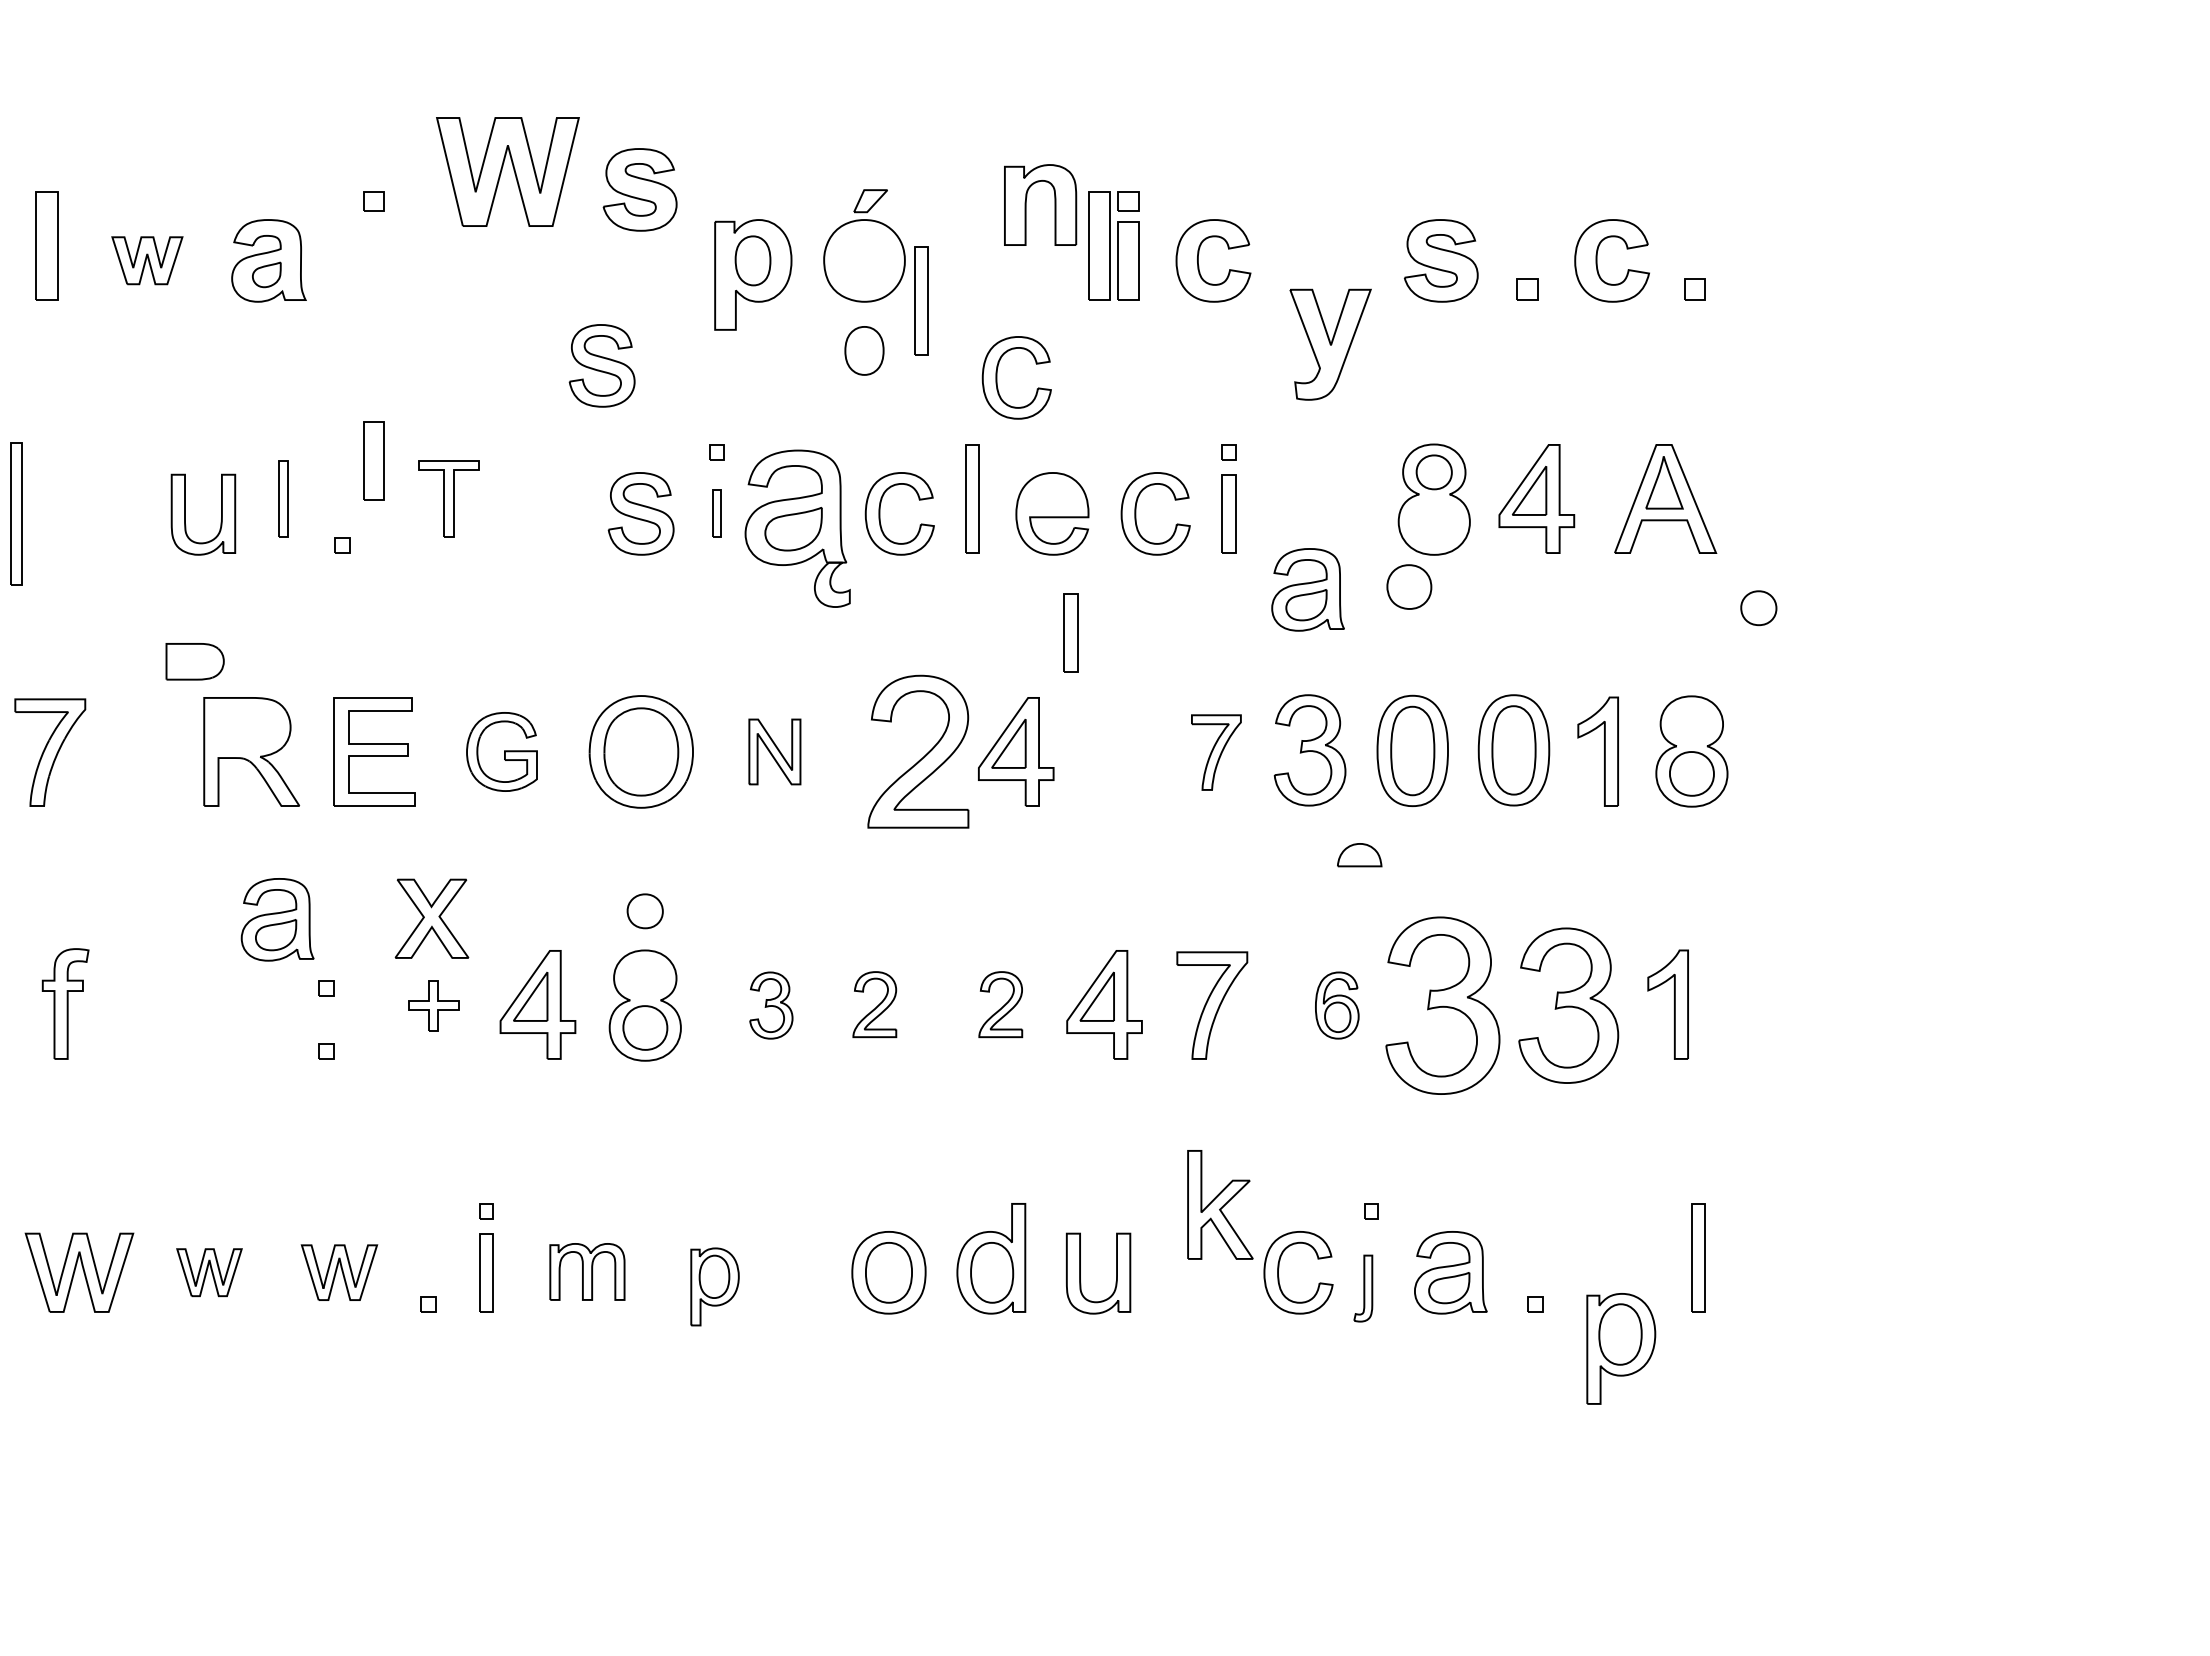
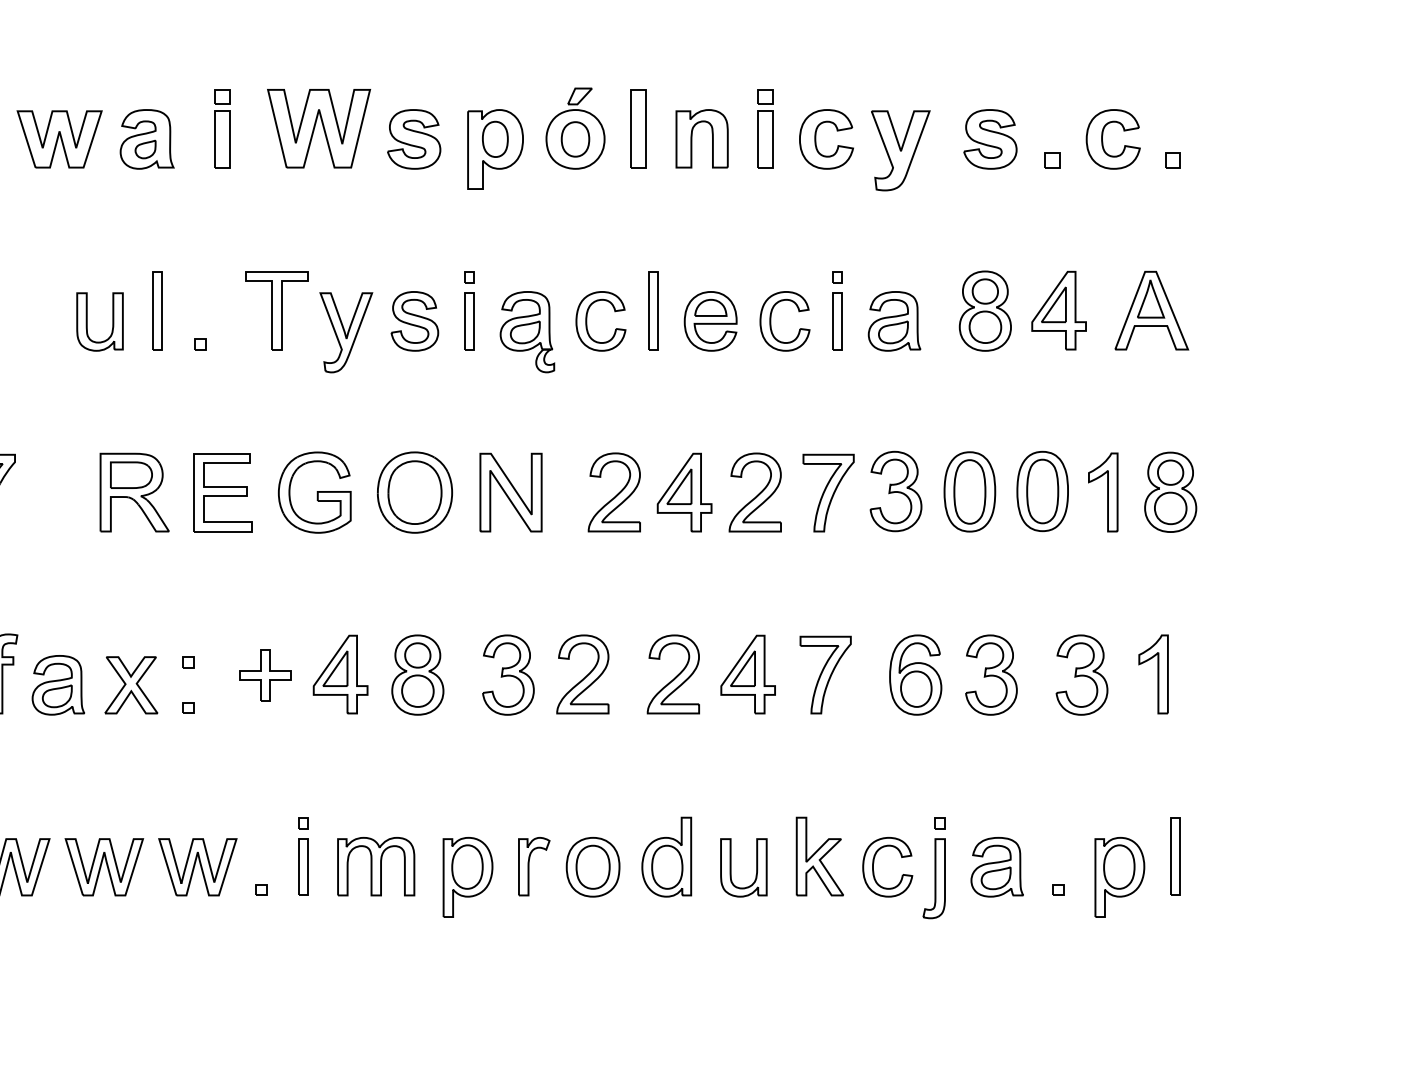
part: (507, 171) -> (318, 128), moved
part: (639, 189) -> (413, 139), moved
part: (1026, 204) -> (692, 138), moved
part: (1099, 245) -> (638, 128), moved
part: (147, 260) -> (59, 139), size x1.67
part: (921, 300) -> (616, 167), removed
part: (1330, 344) -> (900, 150), moved
part: (864, 350) -> (575, 139), moved
part: (601, 365) -> (386, 214), removed
part: (997, 377) -> (671, 223), removed
part: (373, 460) -> (222, 139), moved
part: (283, 498) -> (157, 310), size x1.43
part: (448, 498) -> (276, 310), size x1.43
part: (716, 513) -> (469, 321), size x1.67
part: (797, 528) -> (527, 331), size x0.71
part: (545, 529) -> (346, 332), added
part: (1409, 586) -> (985, 326), moved
part: (1307, 589) -> (894, 321), moved
part: (1758, 608) -> (1170, 472), moved
part: (1070, 632) -> (723, 406), removed
part: (194, 661) -> (130, 475), moved
part: (501, 751) -> (314, 492), size x1.43
part: (774, 751) -> (510, 492), size x1.67
part: (918, 751) -> (614, 492), size x0.71
part: (1114, 751) -> (755, 492), added
part: (1216, 752) -> (828, 493), size x1.43
part: (1359, 855) -> (710, 308), moved
part: (644, 911) -> (417, 655), moved
part: (431, 918) -> (130, 685), moved
part: (277, 919) -> (58, 685), moved
part: (874, 1004) -> (582, 674), size x1.67
part: (1000, 1004) -> (673, 674), size x1.67
part: (433, 1005) -> (265, 675), size x1.43
part: (771, 1005) -> (508, 675), size x1.67
part: (1336, 1005) -> (915, 675), size x1.67
part: (1442, 1005) -> (991, 675), size x0.62
part: (1568, 1005) -> (1081, 675), size x0.71
part: (1220, 1204) -> (820, 856), moved
part: (587, 1271) -> (376, 866), size x1.43
part: (800, 1271) -> (529, 866), added
part: (209, 1272) -> (104, 867), size x1.67
part: (339, 1272) -> (197, 867), size x1.43
part: (714, 1286) -> (467, 877), size x1.43
part: (1363, 1288) -> (934, 878), size x1.67
part: (1621, 1348) -> (1120, 877), moved

